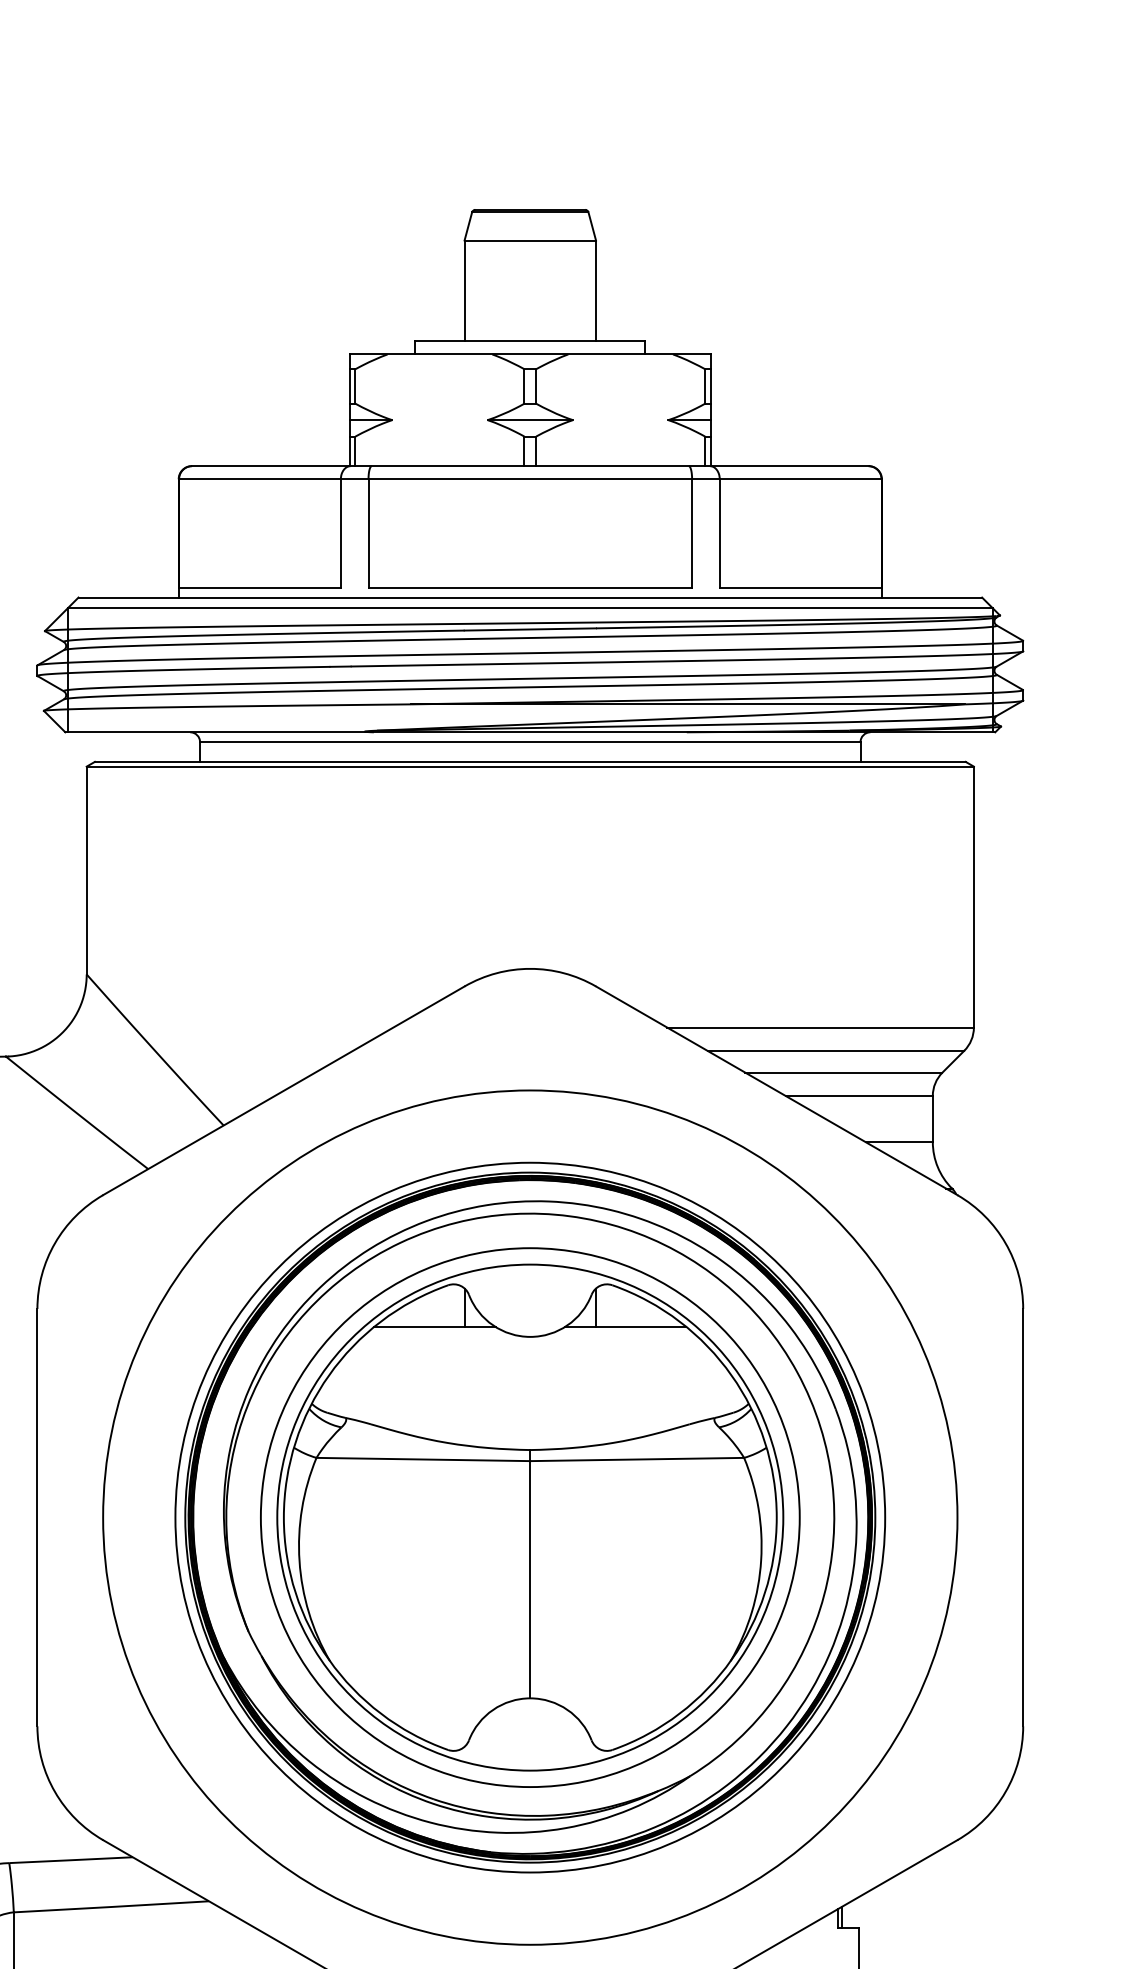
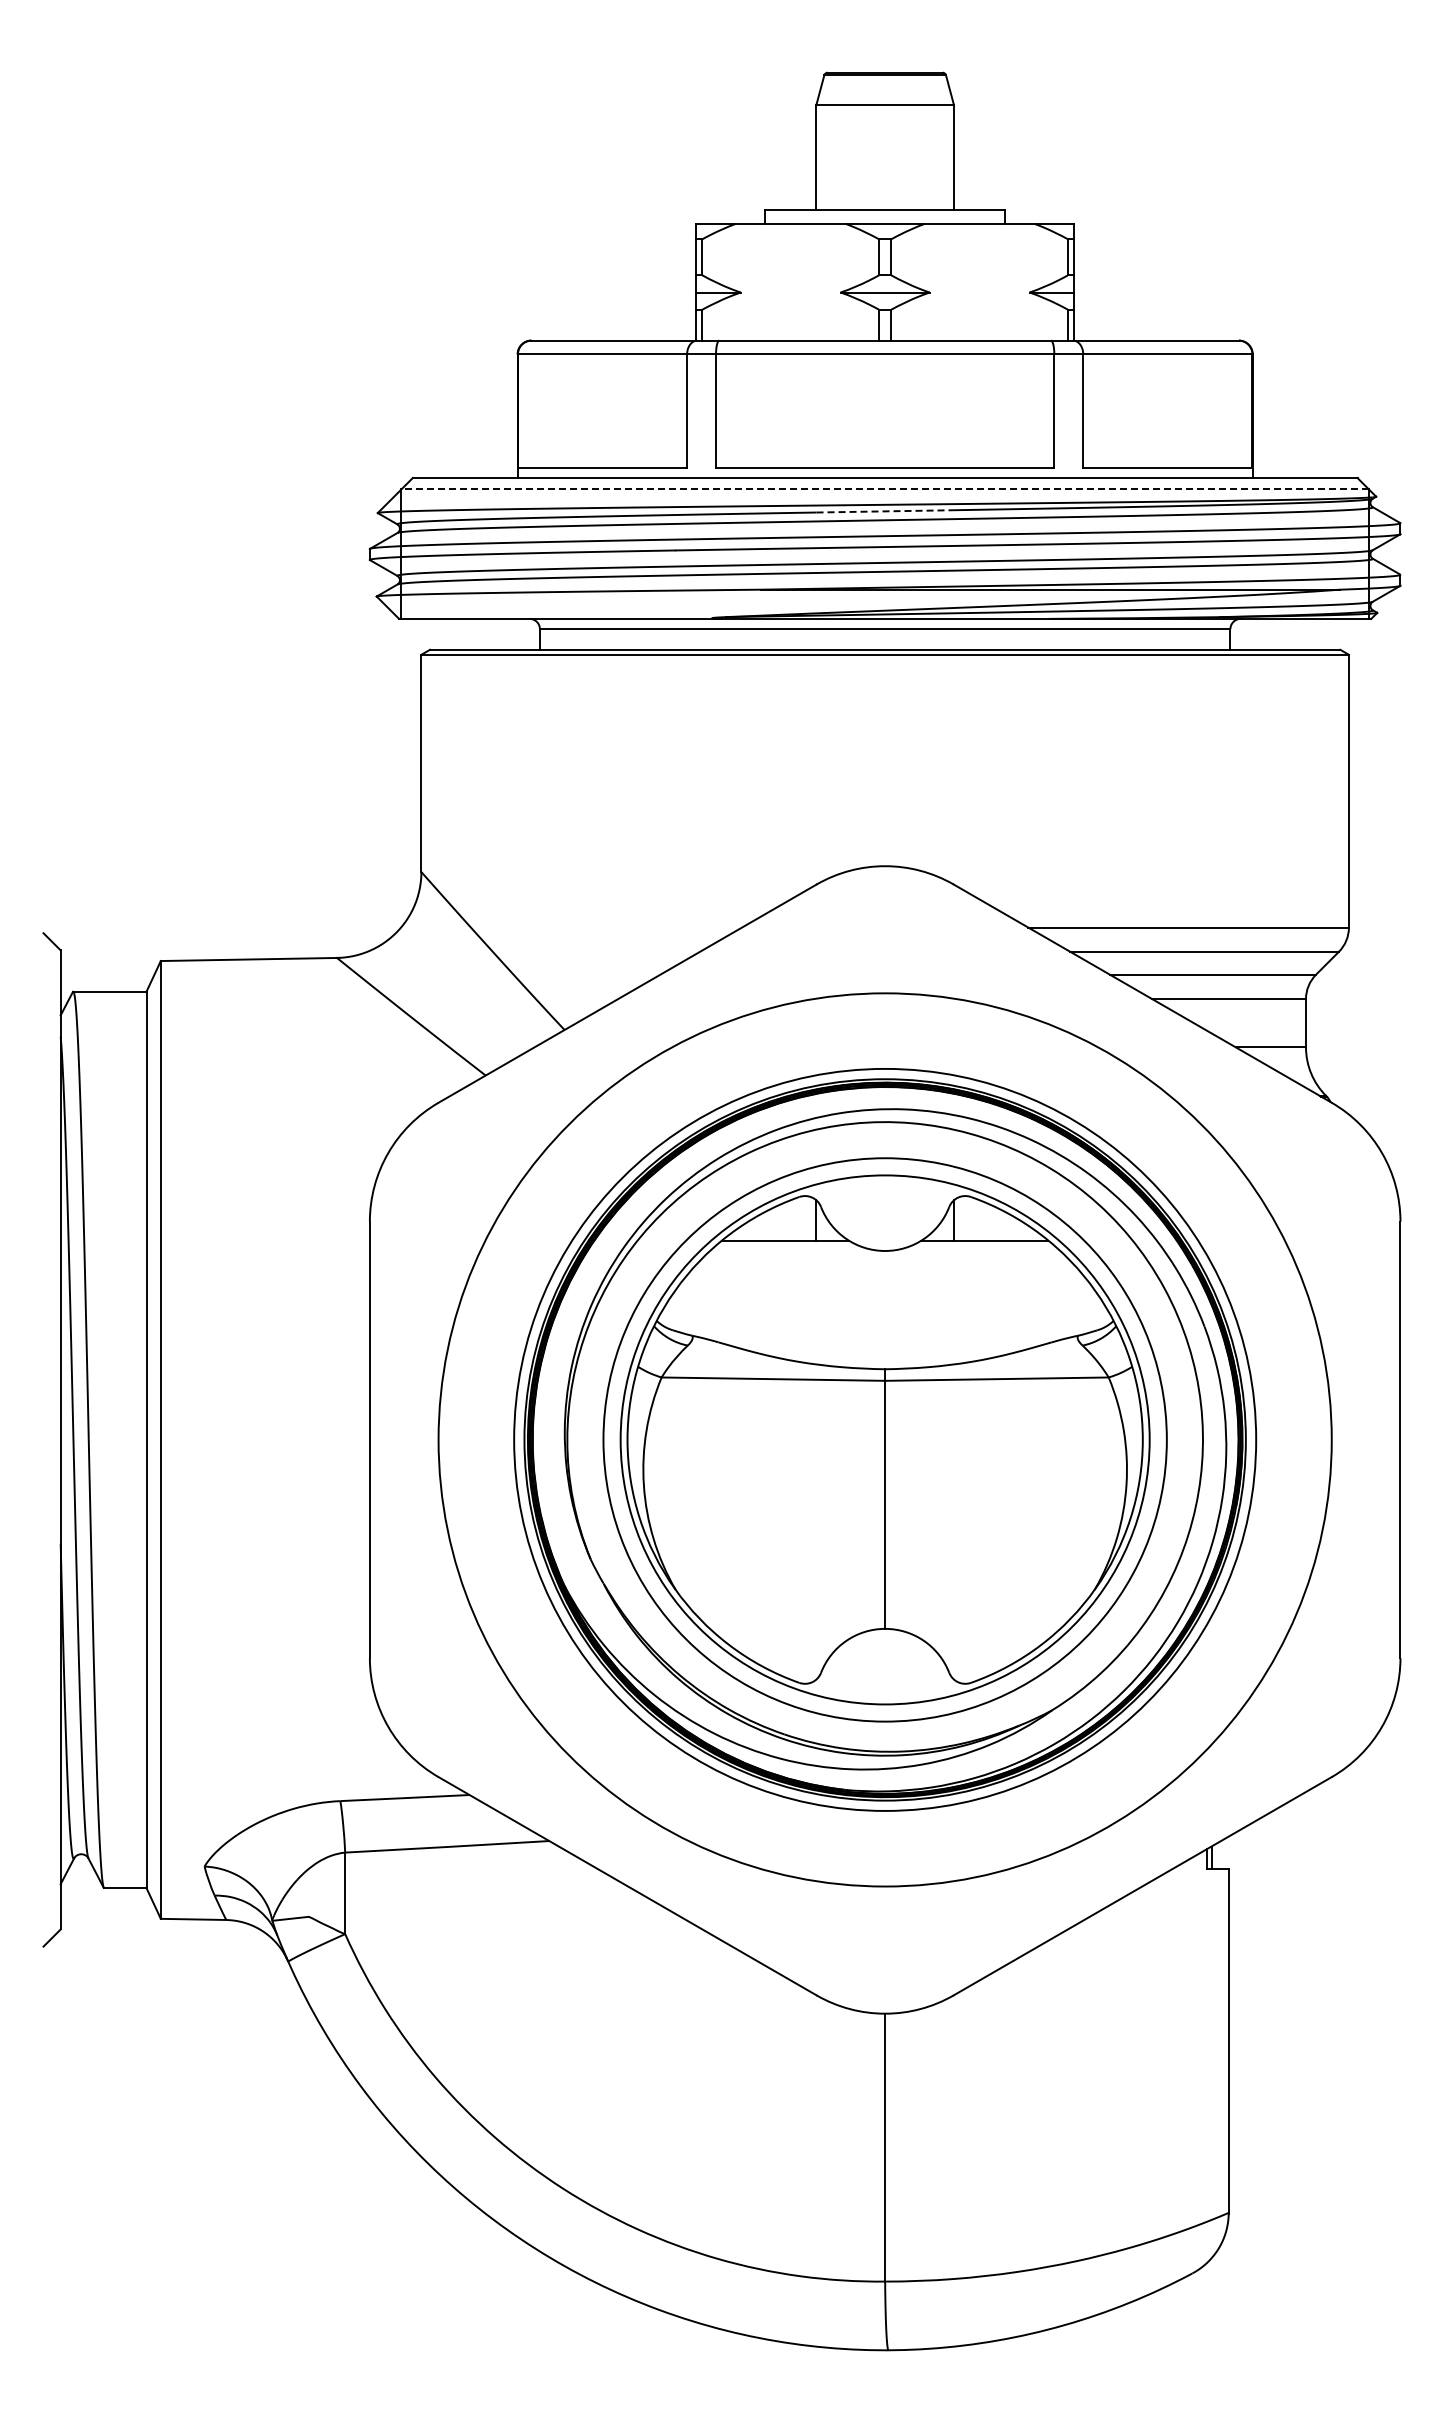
line: (530, 608) -> (885, 489), solid -> dashed
line: (530, 629) -> (885, 511), solid -> dashed

